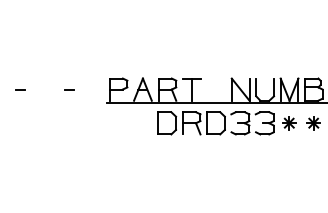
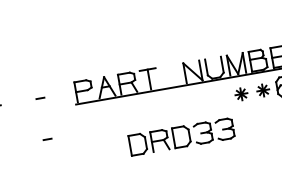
part: (215, 123) -> (181, 137), moved
line: (69, 135) -> (47, 139), added

